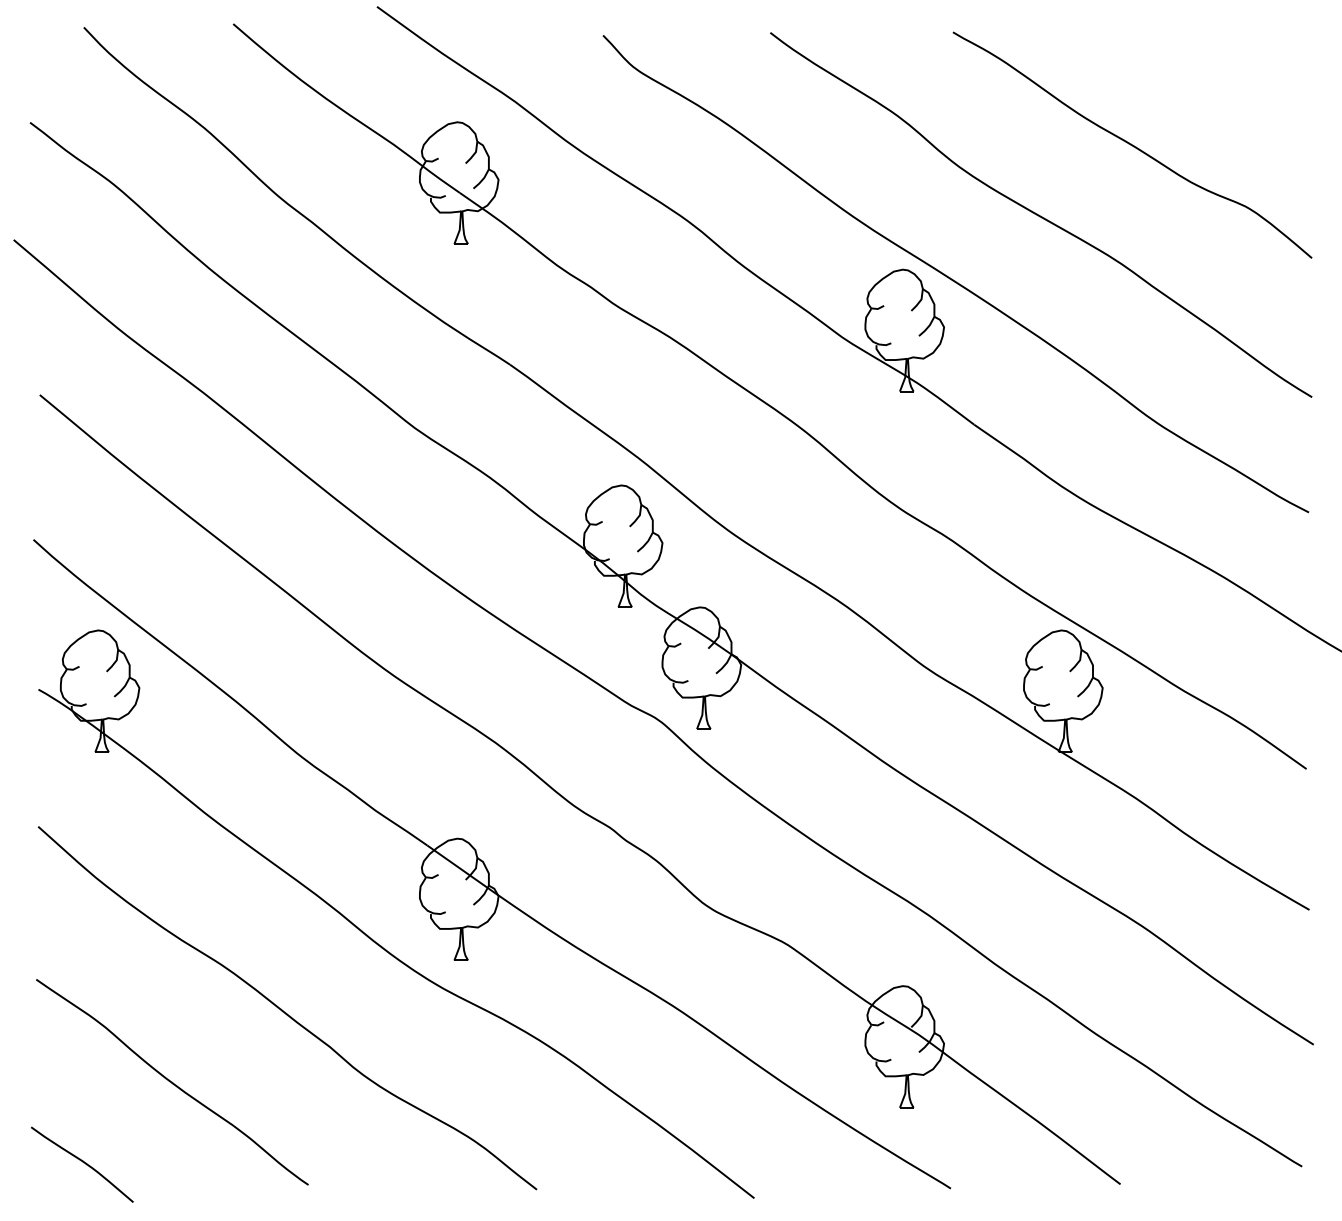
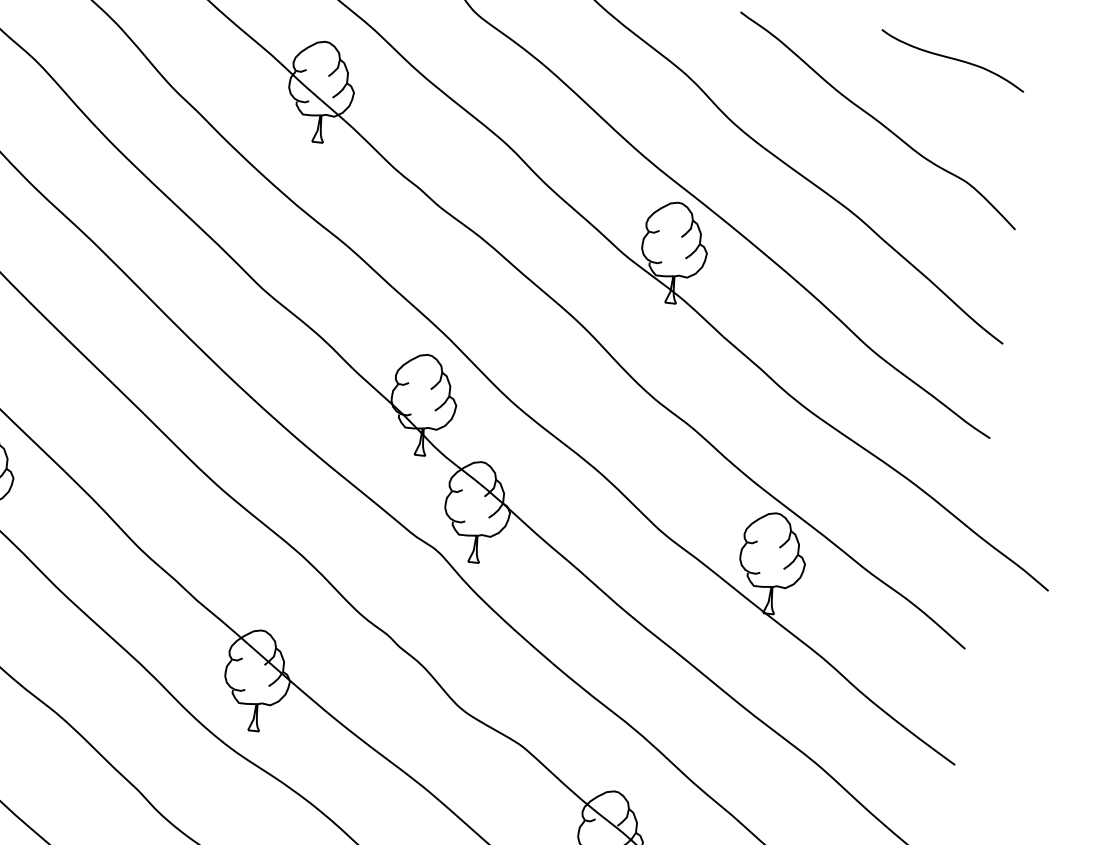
curve: (1214, 61) -> (952, 59), added

